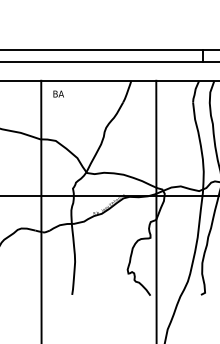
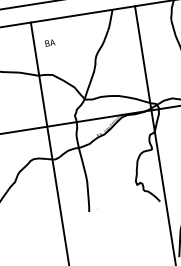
text: (58, 93) -> (49, 42), moved

